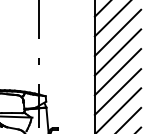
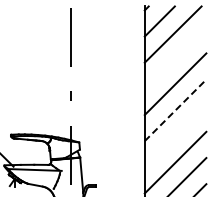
line: (117, 32) -> (175, 57), removed
line: (117, 72) -> (175, 110), solid -> dashed
line: (117, 91) -> (175, 136), removed

